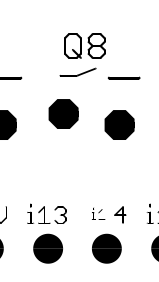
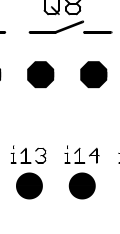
part: (77, 71) -> (55, 26), size x1.67
part: (63, 113) -> (40, 74), moved
part: (98, 213) -> (74, 154), size x1.67

